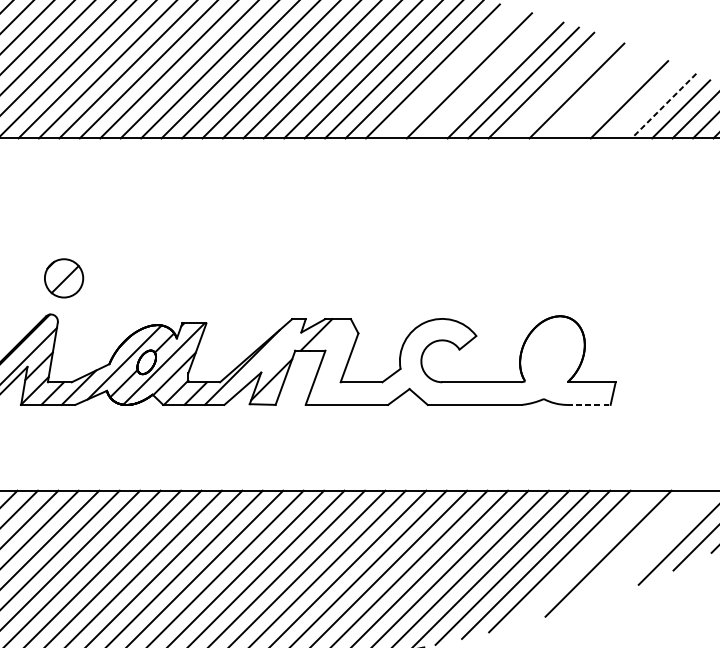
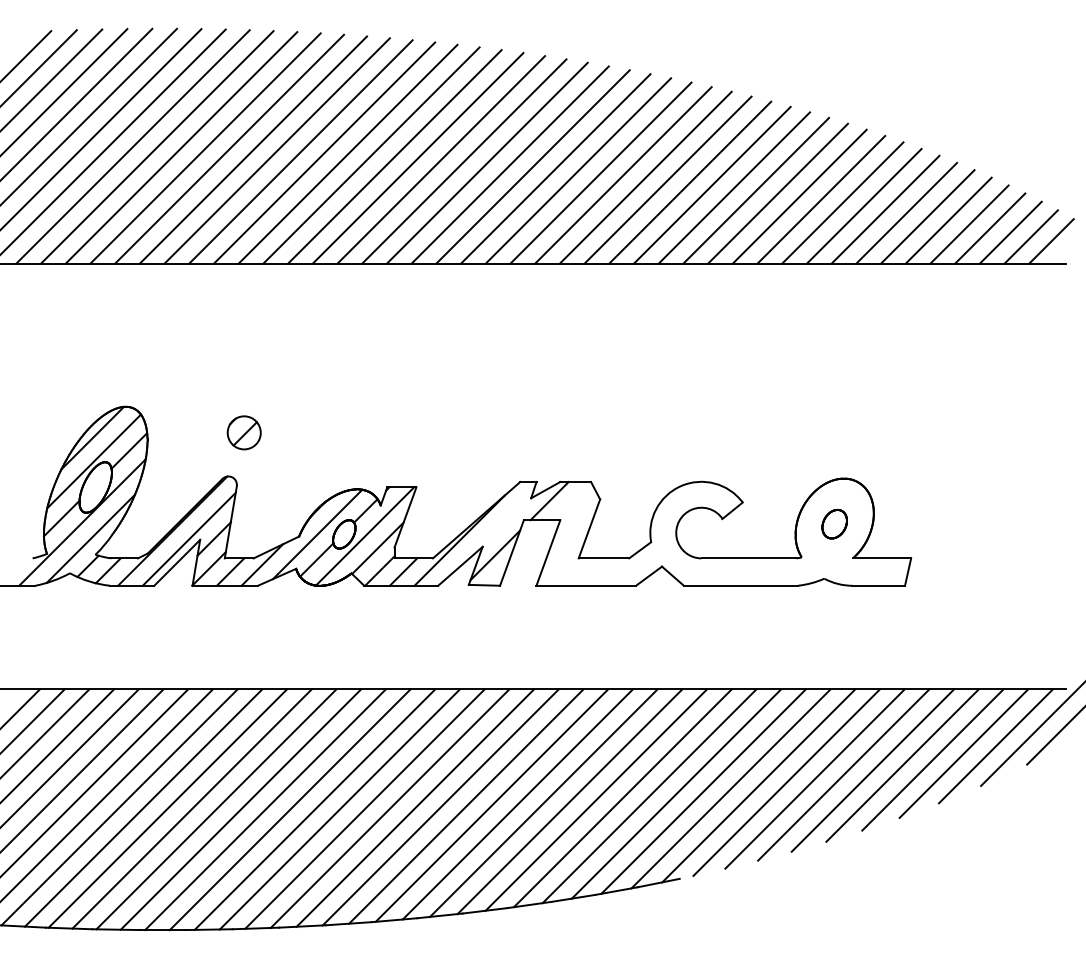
line: (450, 72) -> (711, 184), added
line: (487, 77) -> (756, 190), added
line: (558, 87) -> (842, 202), added
line: (594, 93) -> (885, 209), added
line: (611, 96) -> (906, 212), added
line: (646, 102) -> (948, 220), added
line: (663, 106) -> (969, 224), dashed -> solid
part: (63, 278) -> (243, 432), size x0.71
part: (552, 354) -> (834, 524), added
line: (589, 404) -> (879, 585), dashed -> solid
line: (659, 543) -> (963, 753), added
line: (633, 548) -> (932, 759), added
line: (583, 557) -> (872, 770), added

